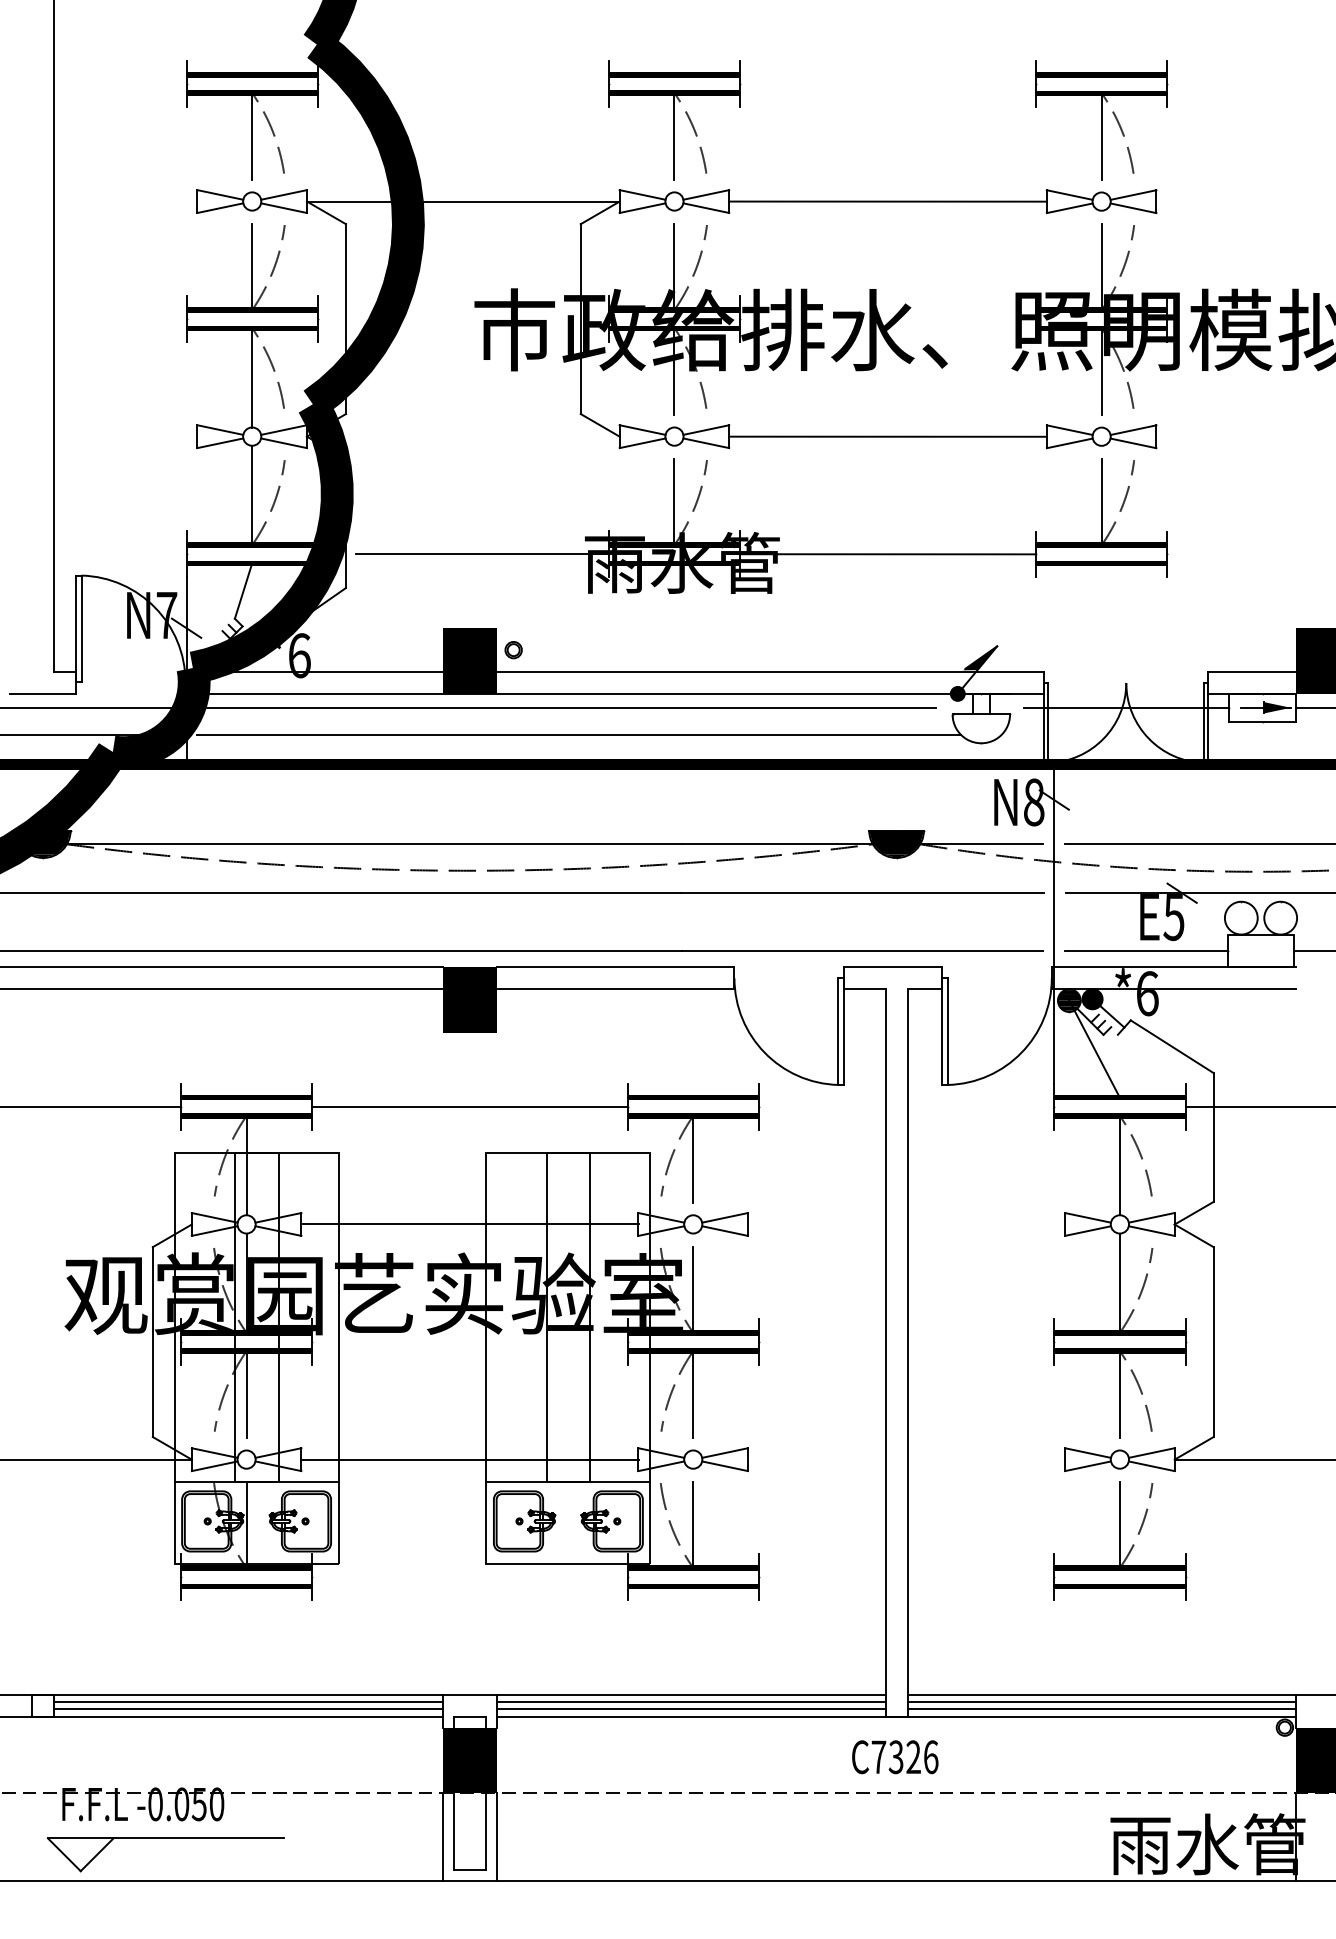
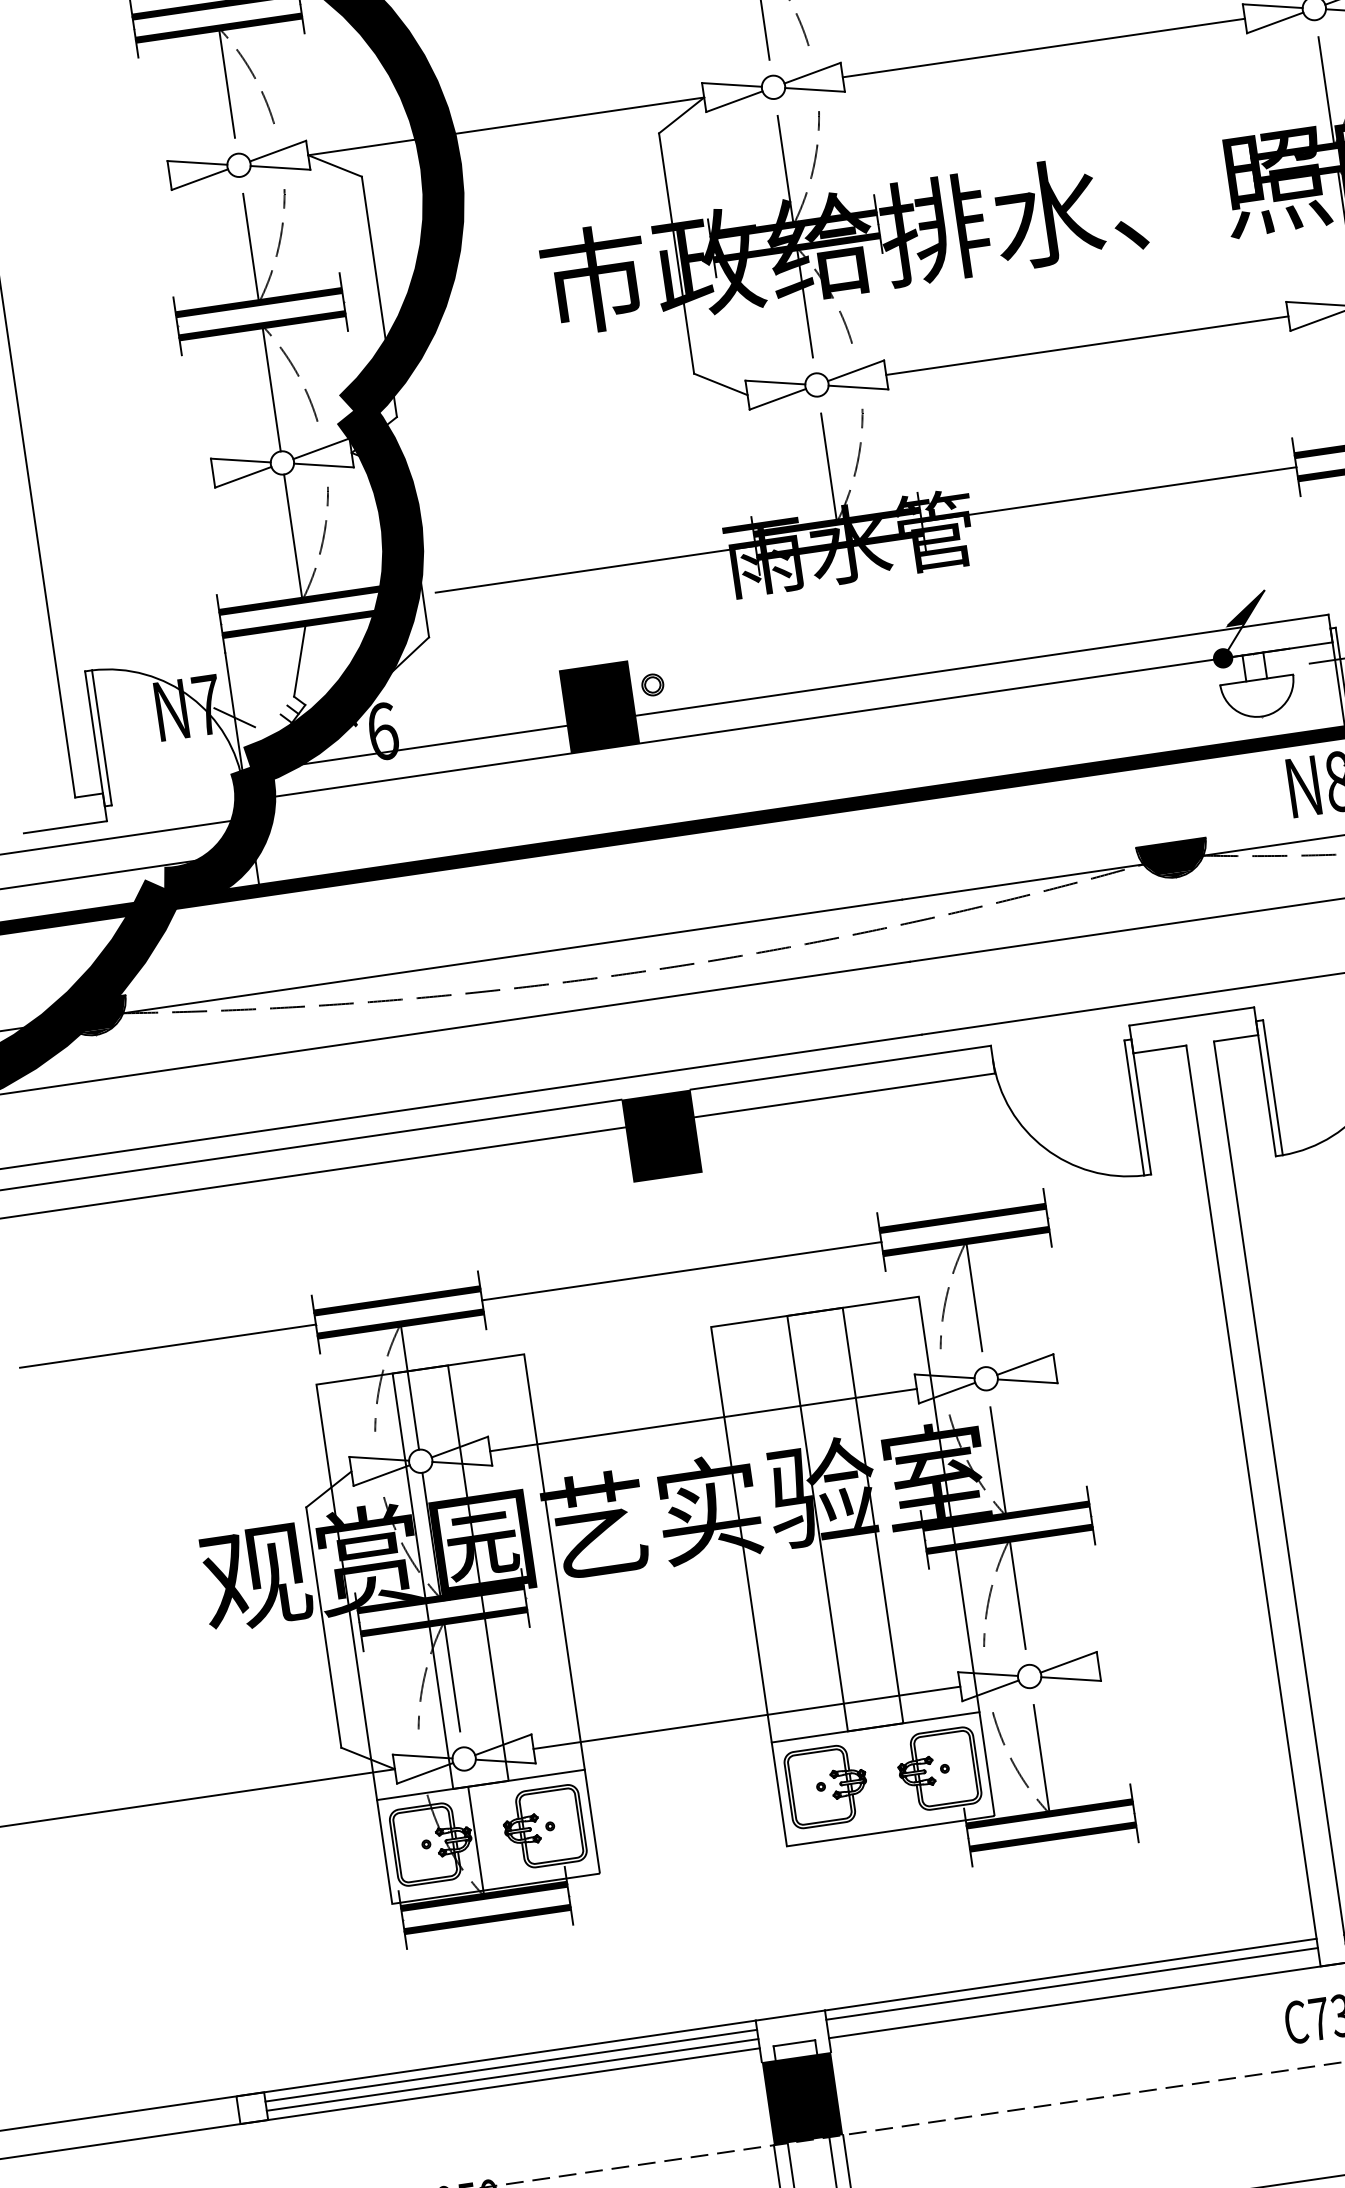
line: (566, 707) -> (730, 747), removed
line: (578, 734) -> (750, 779), removed
line: (691, 1709) -> (1073, 1993), removed

